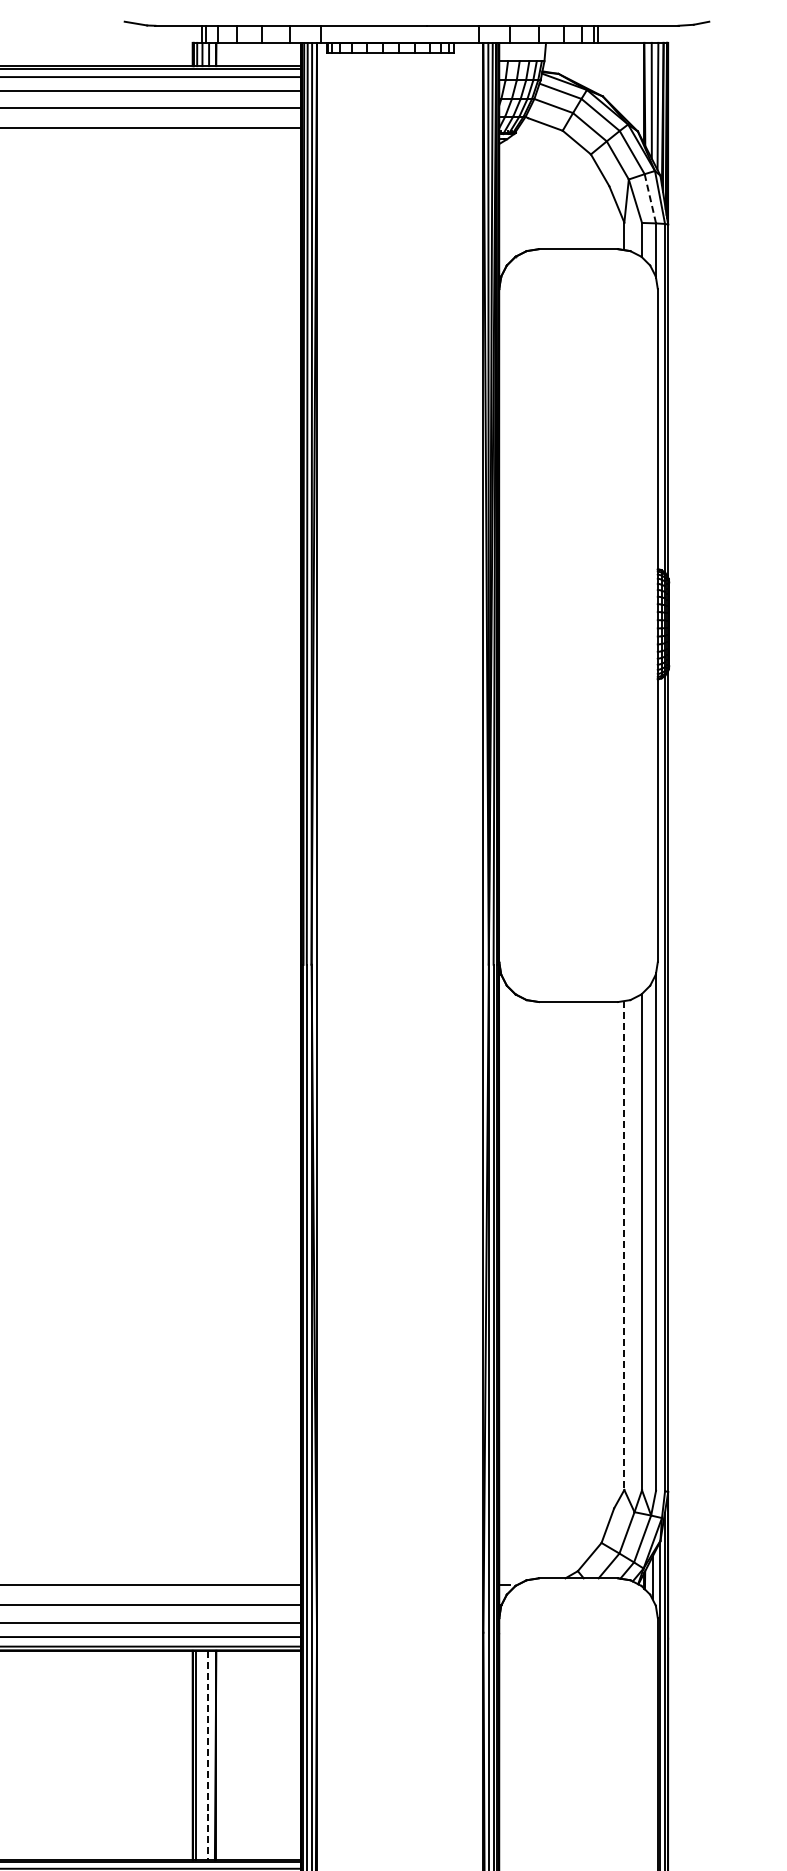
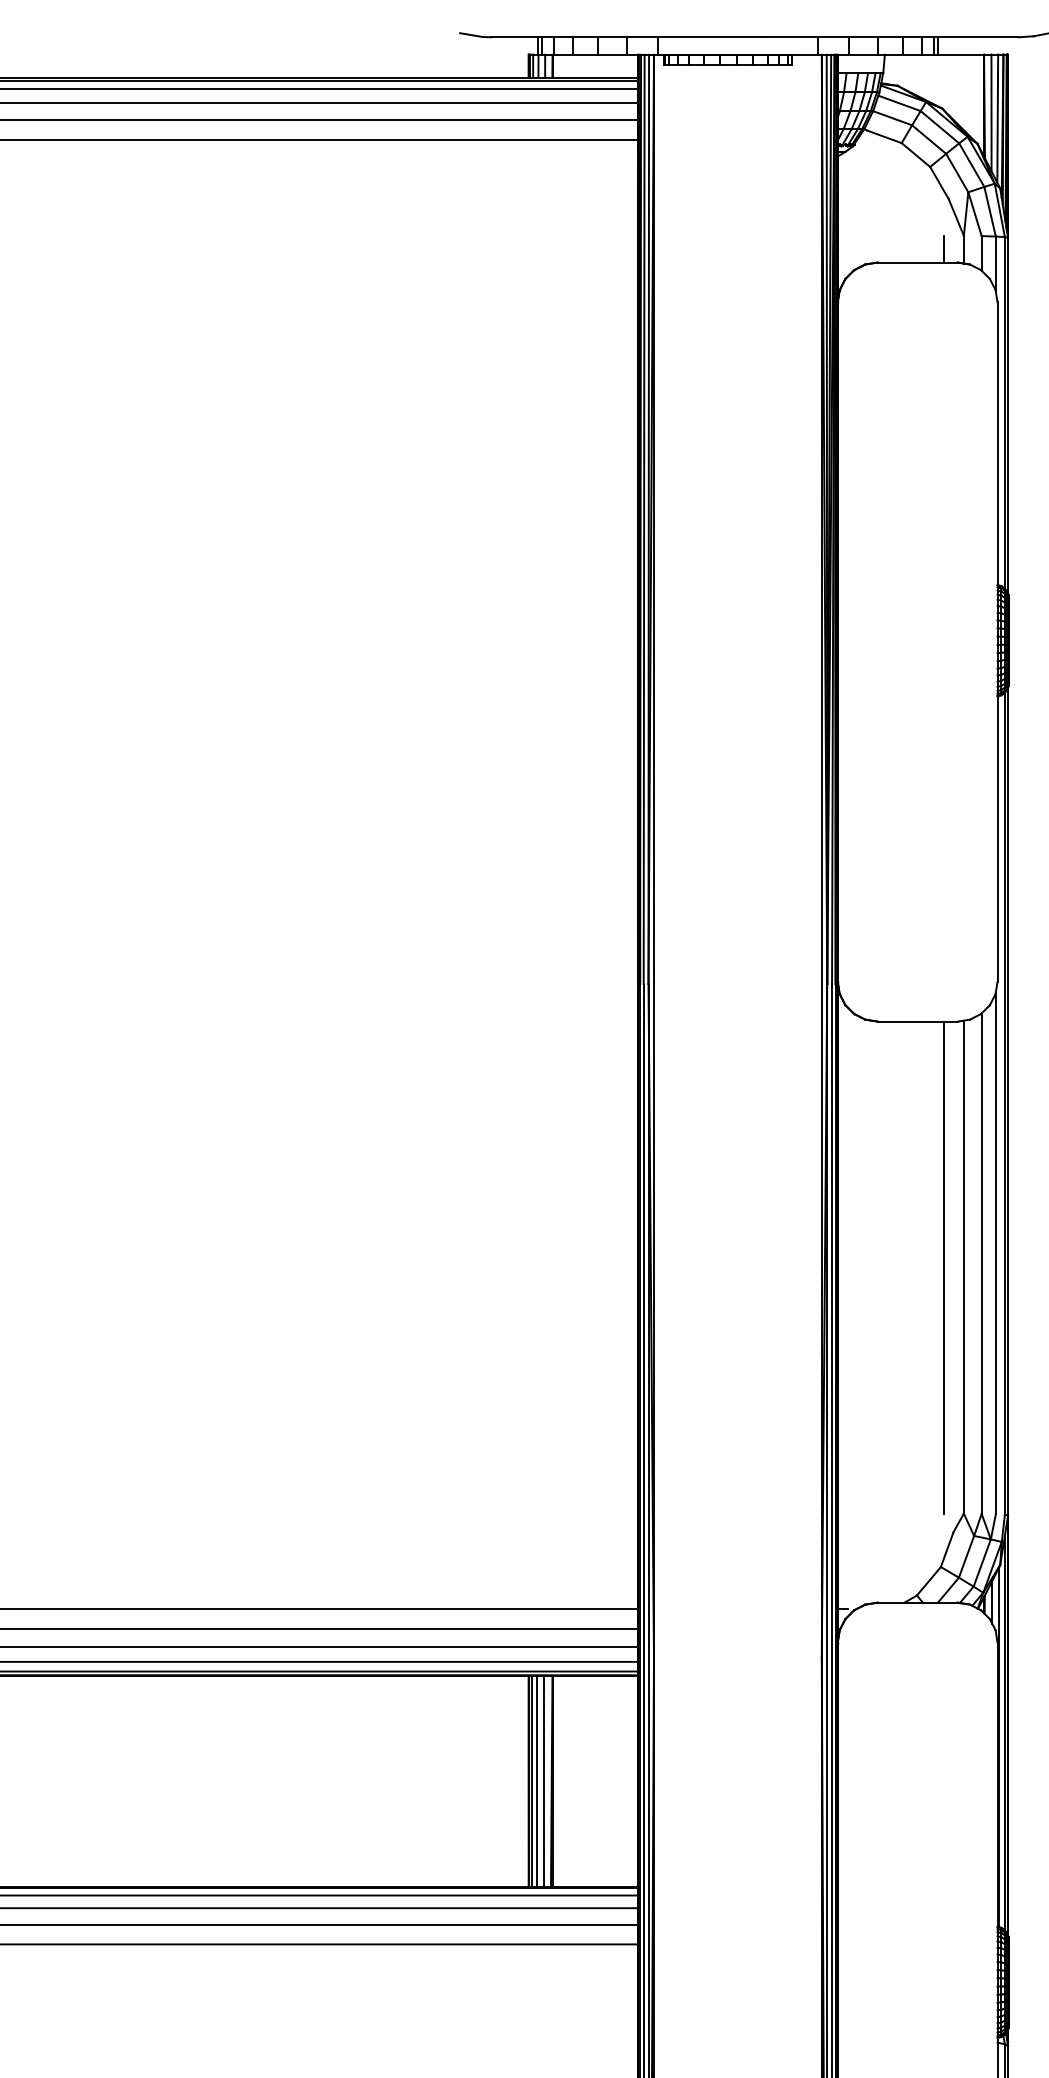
line: (649, 198) -> (989, 211), dashed -> solid
line: (605, 235) -> (944, 248), added
line: (605, 1245) -> (944, 1267), added
line: (624, 1245) -> (963, 1267), dashed -> solid
line: (201, 1755) -> (537, 1781), added
line: (208, 1755) -> (544, 1781), dashed -> solid

